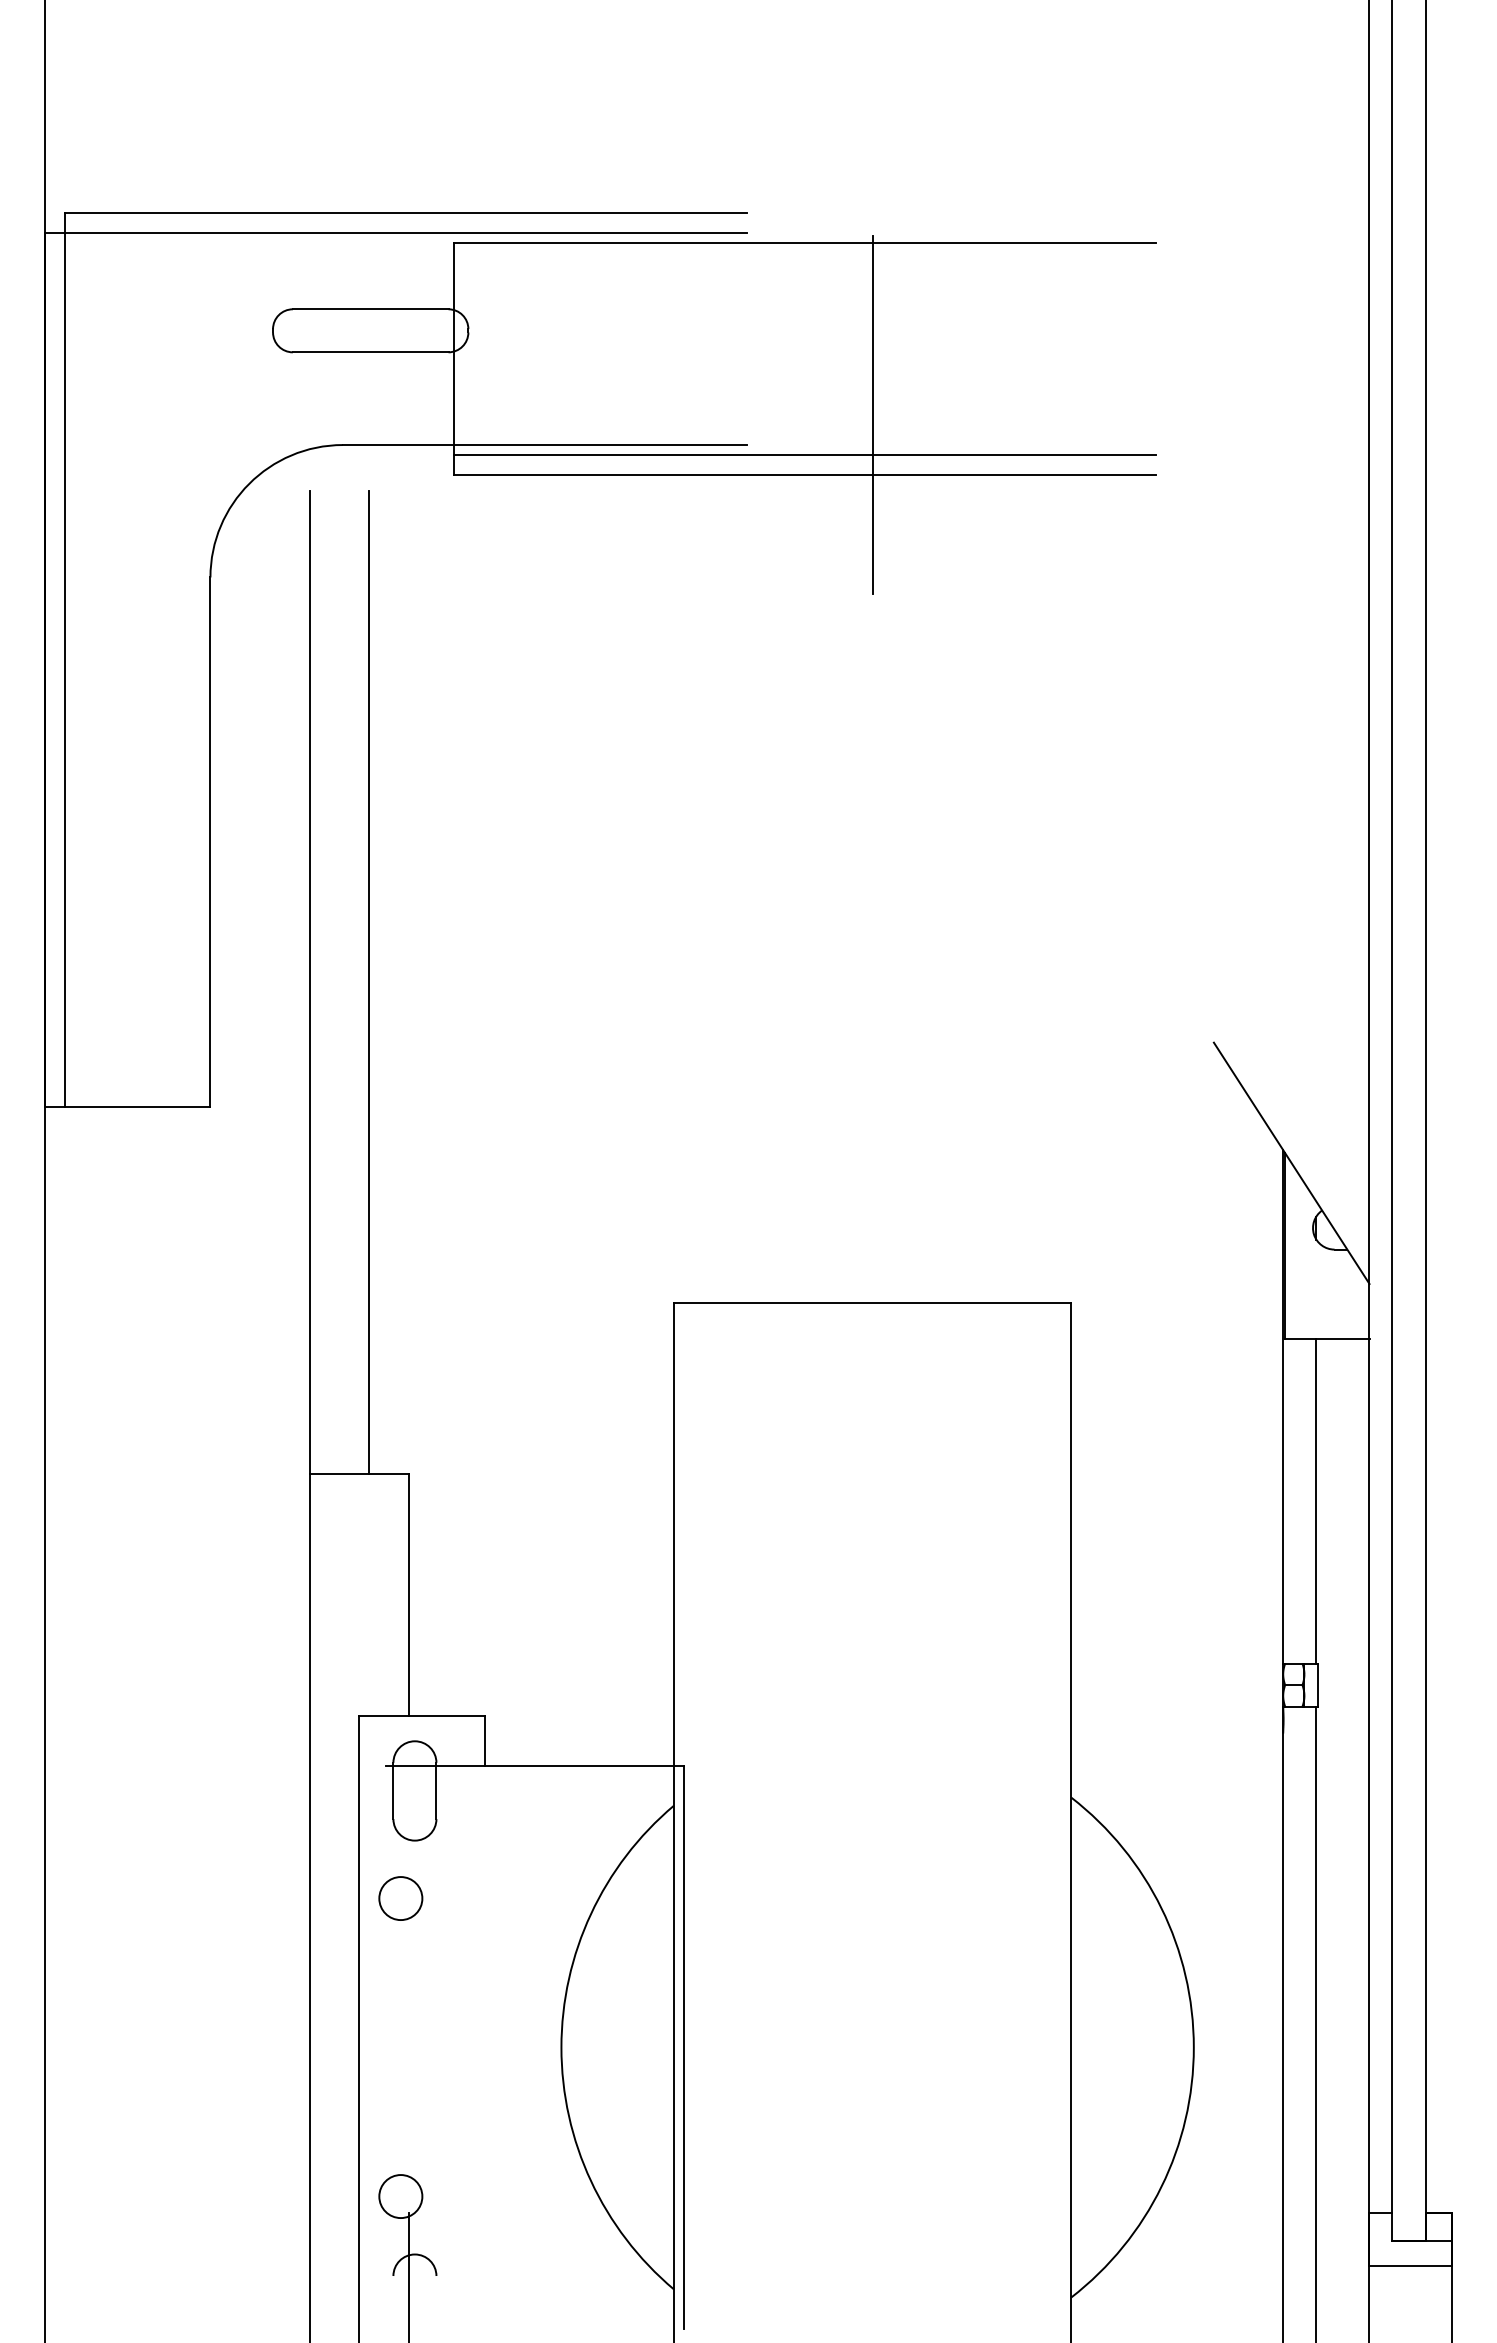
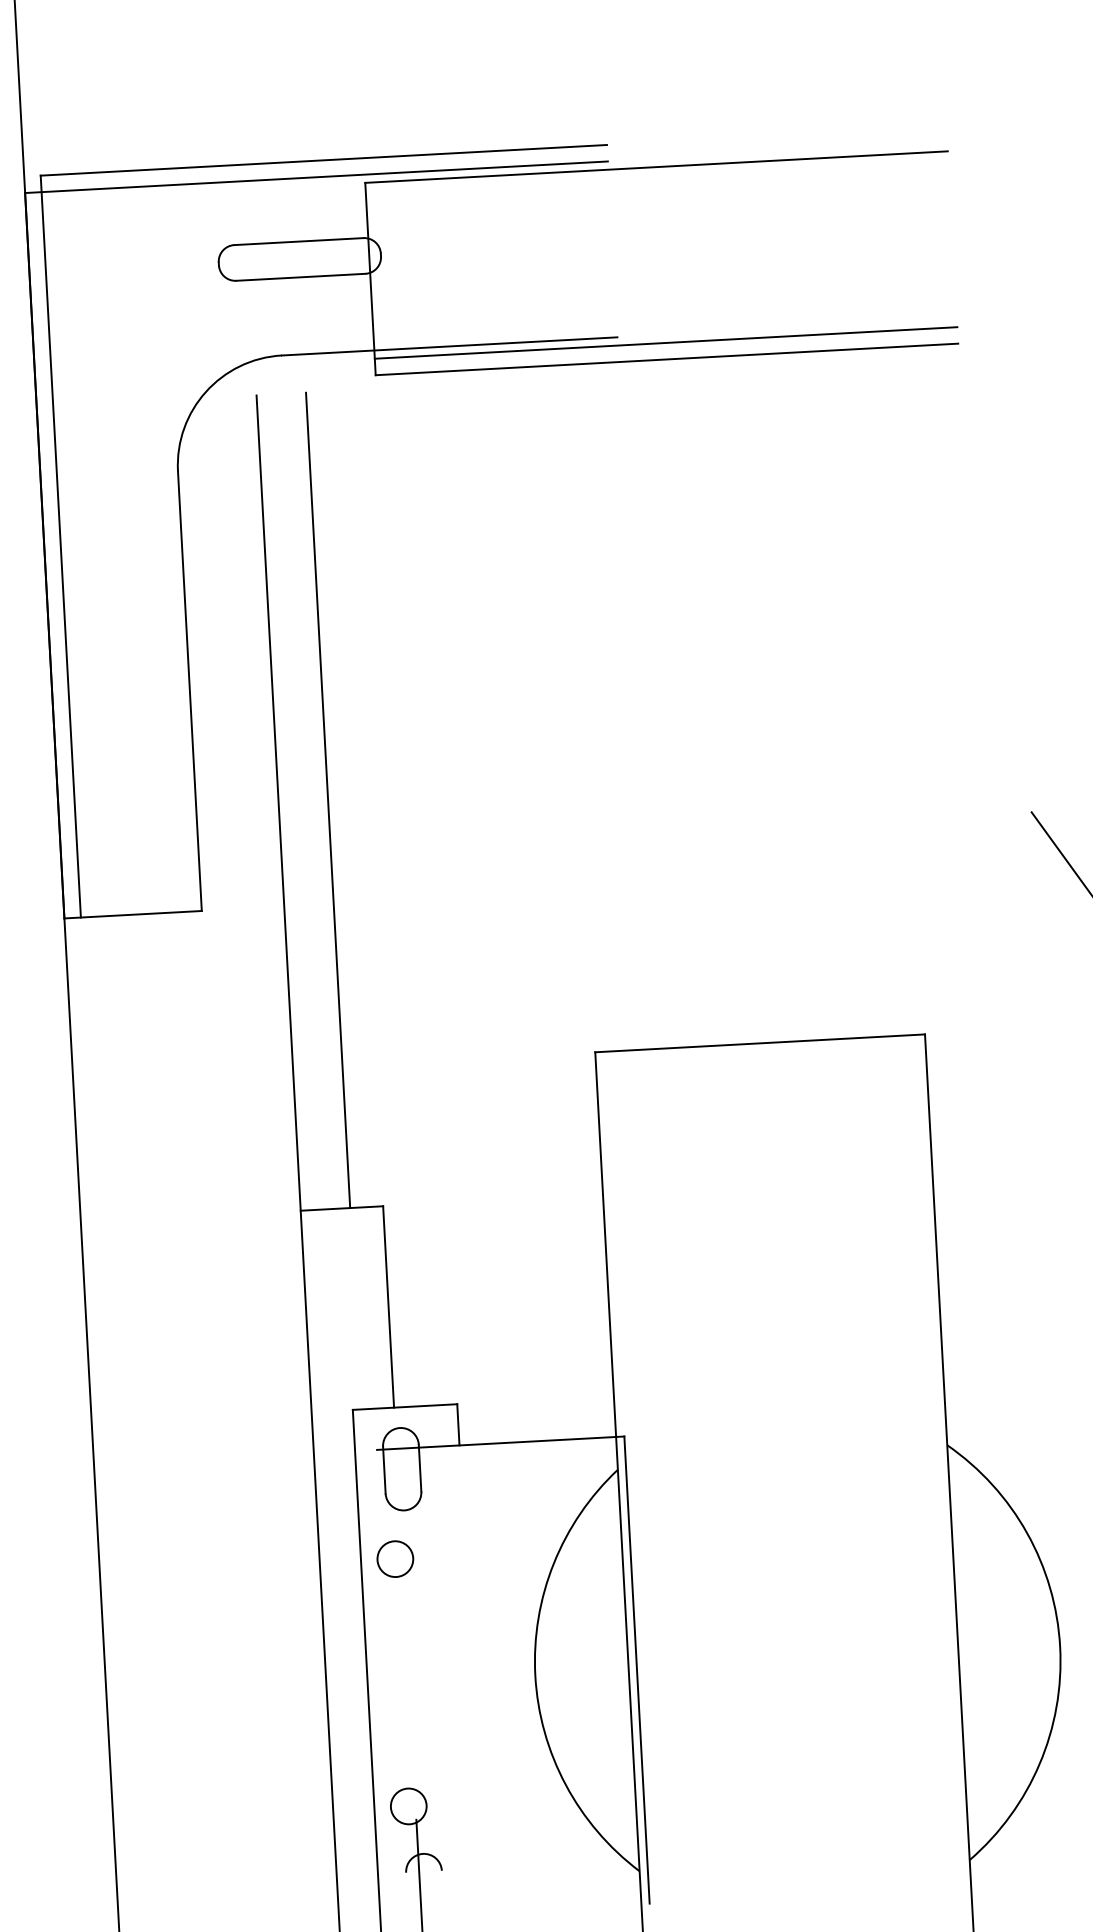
line: (872, 415) -> (720, 307), removed

